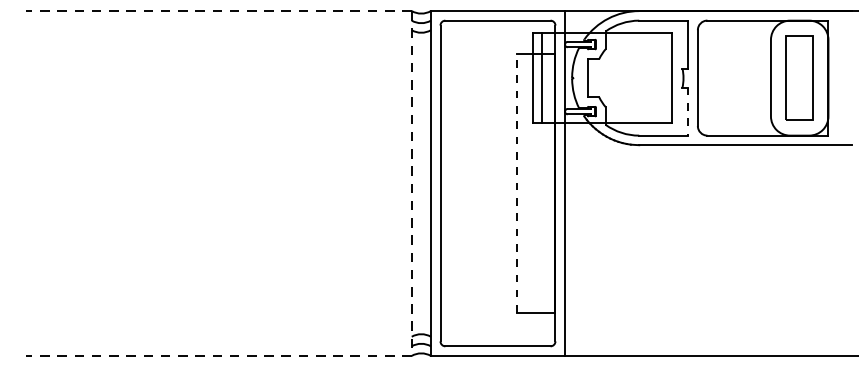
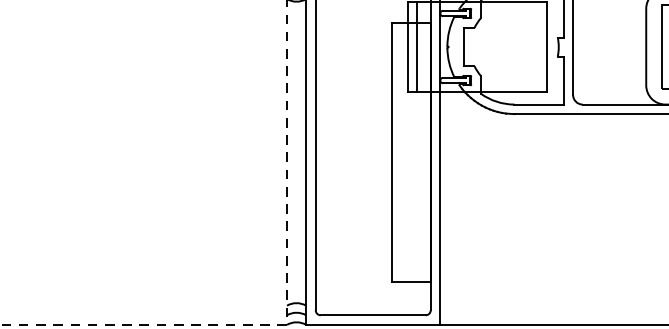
line: (688, 111) -> (563, 80), dashed -> solid
line: (517, 183) -> (392, 152), dashed -> solid

